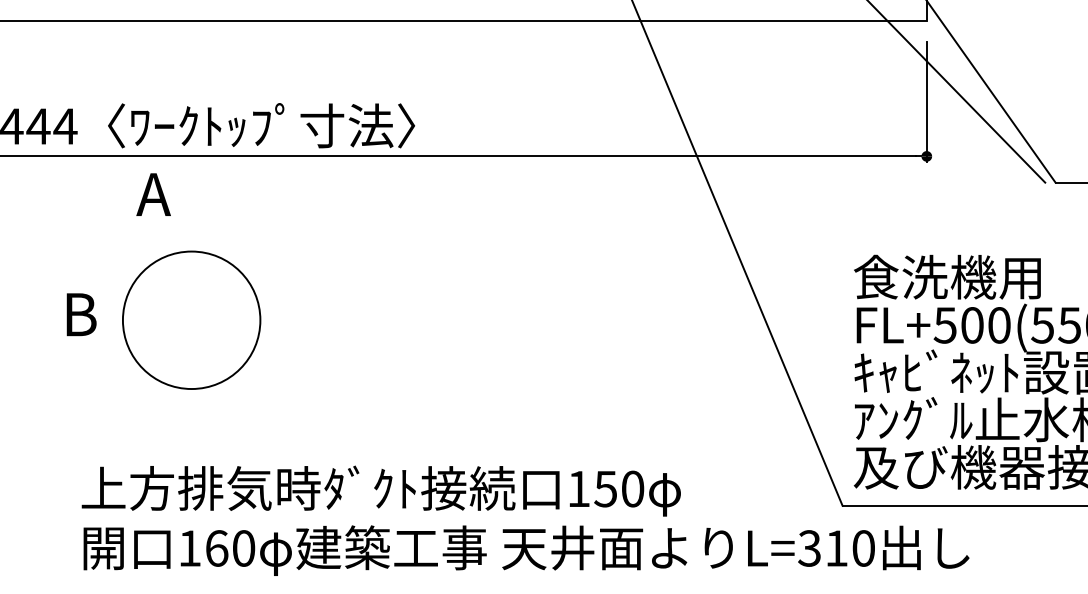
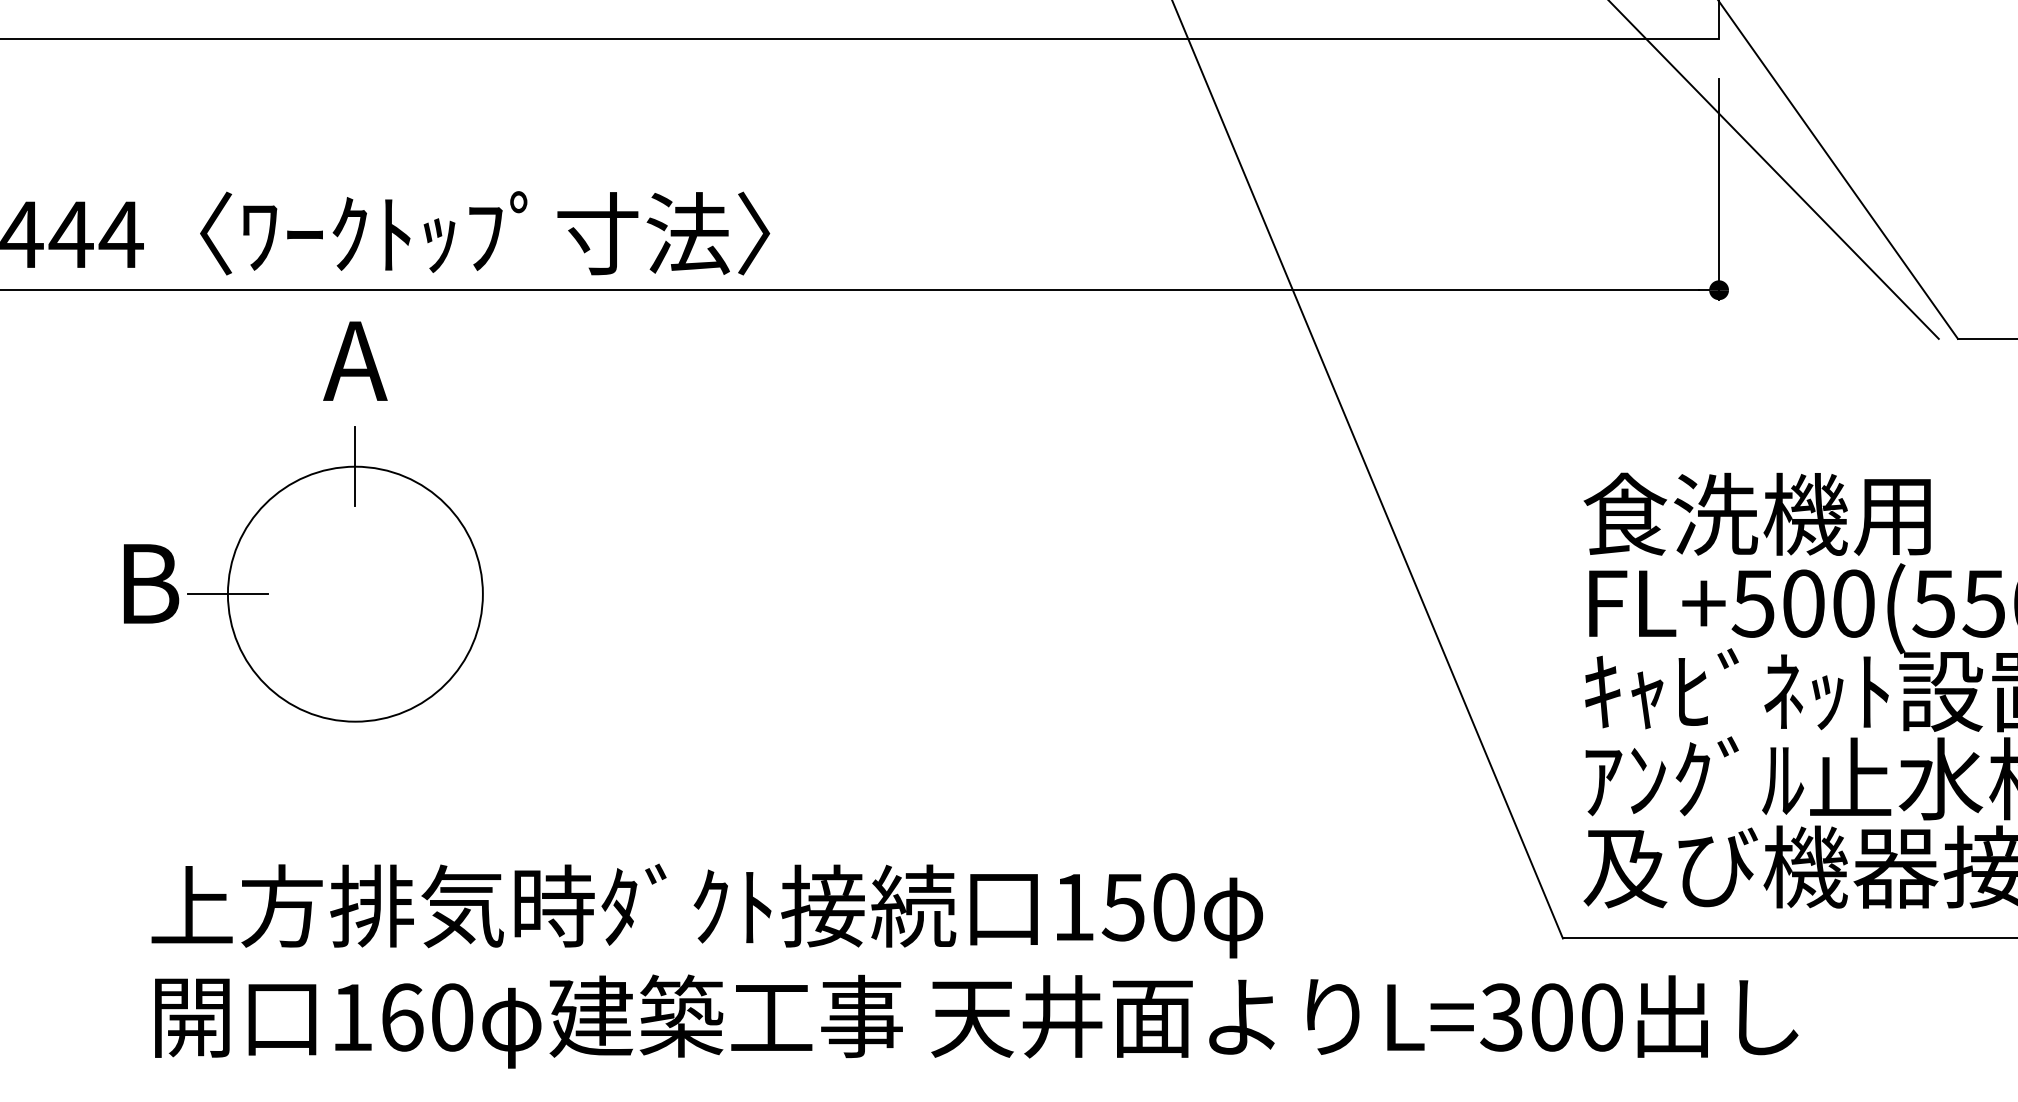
text: (153, 194) -> (355, 360), moved
line: (191, 251) -> (355, 466), added
line: (122, 320) -> (227, 594), added
text: (836, 548) -> (1551, 1017), L=310 -> L=300

